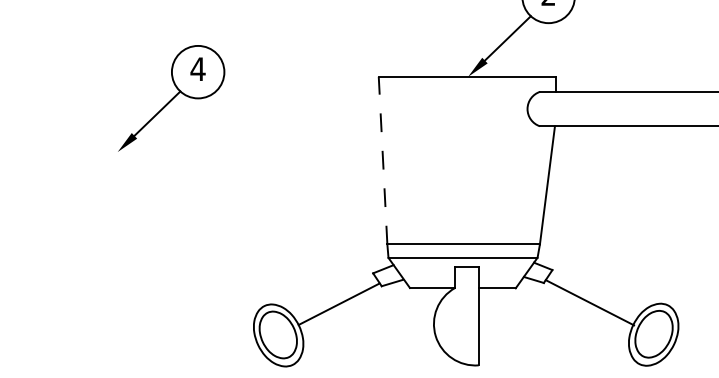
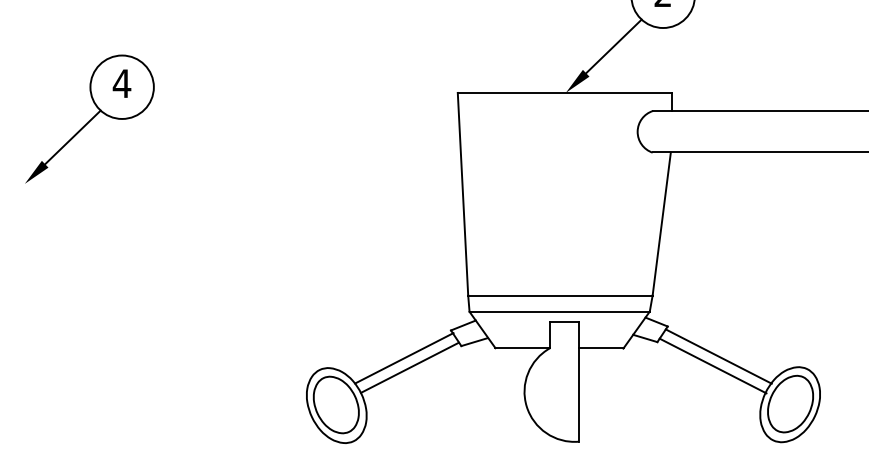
part: (171, 98) -> (89, 119), moved
line: (383, 160) -> (463, 194), dashed -> solid
line: (594, 294) -> (718, 356), added
line: (334, 296) -> (404, 358), added

